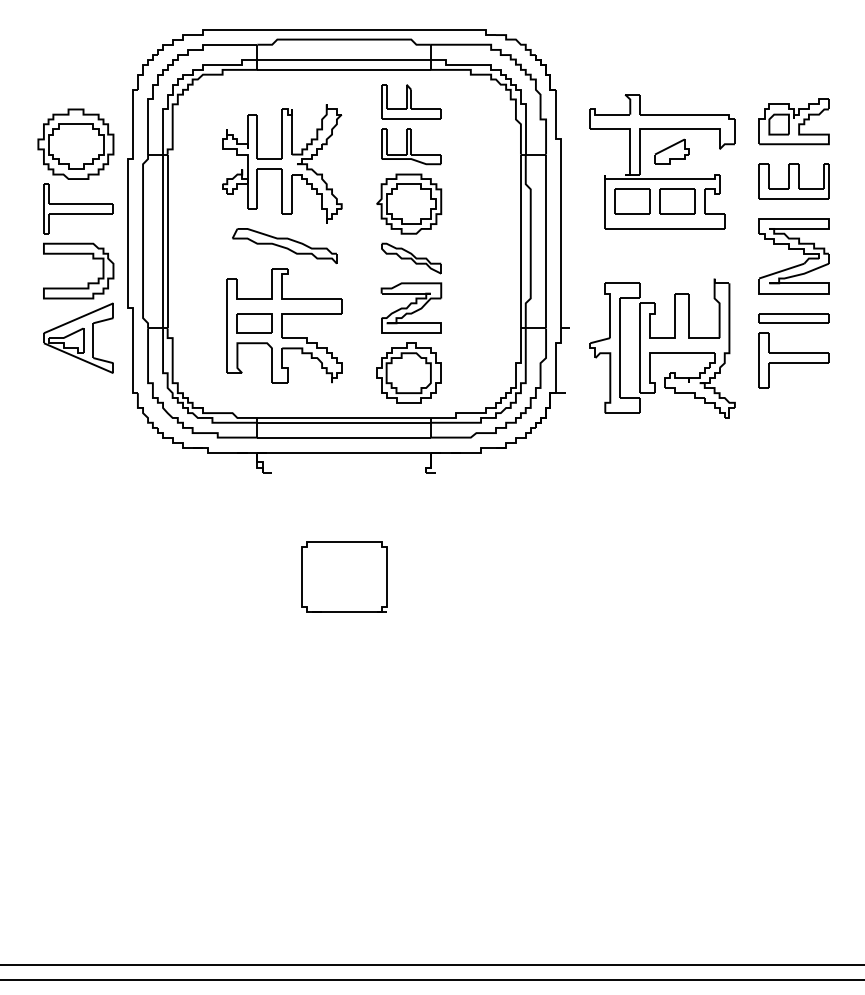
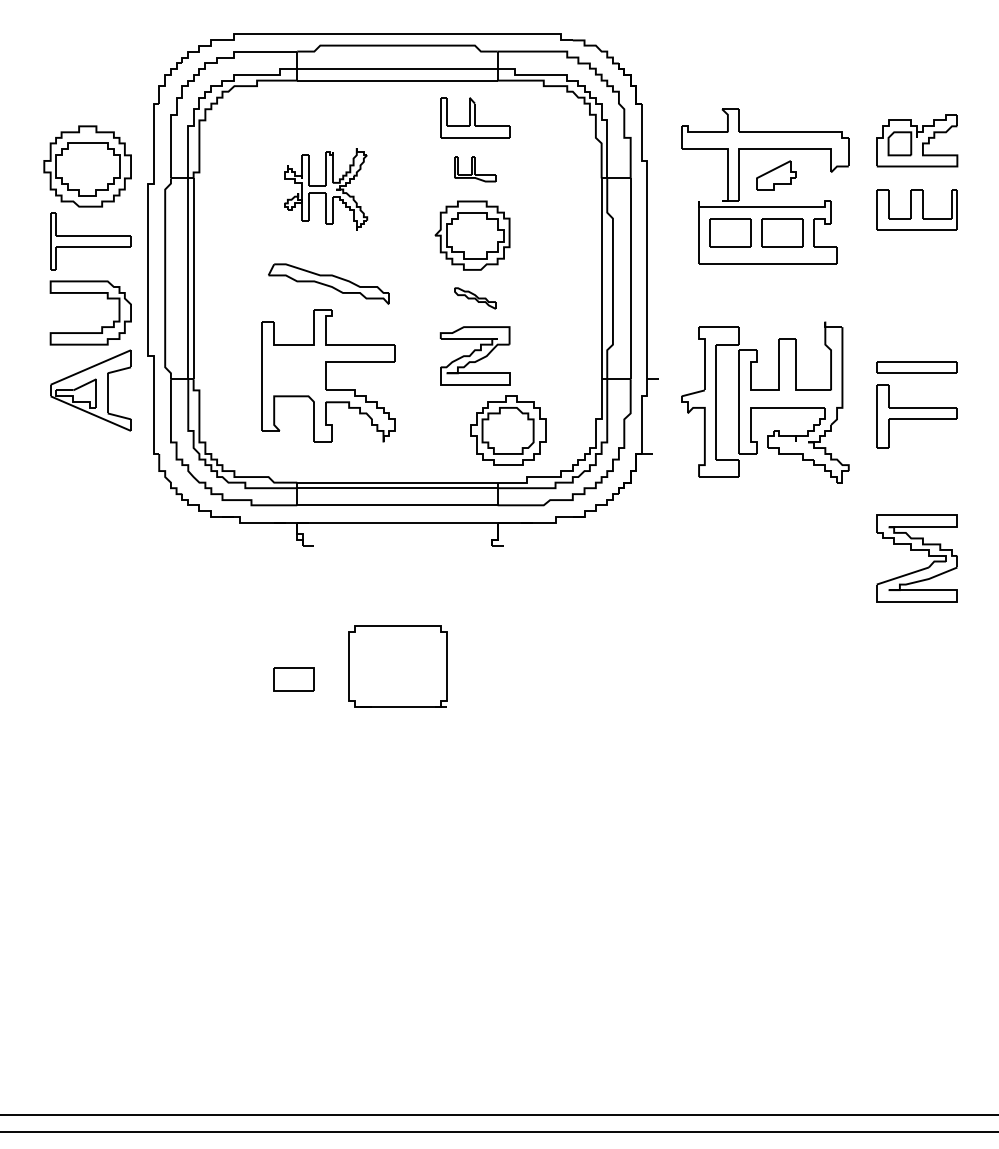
part: (411, 146) -> (475, 169), size x0.6
part: (281, 164) -> (325, 189), size x0.6
part: (793, 249) -> (916, 550), moved
part: (411, 258) -> (475, 298), size x0.6
part: (254, 323) -> (293, 679), moved
part: (409, 372) -> (508, 430), moved

